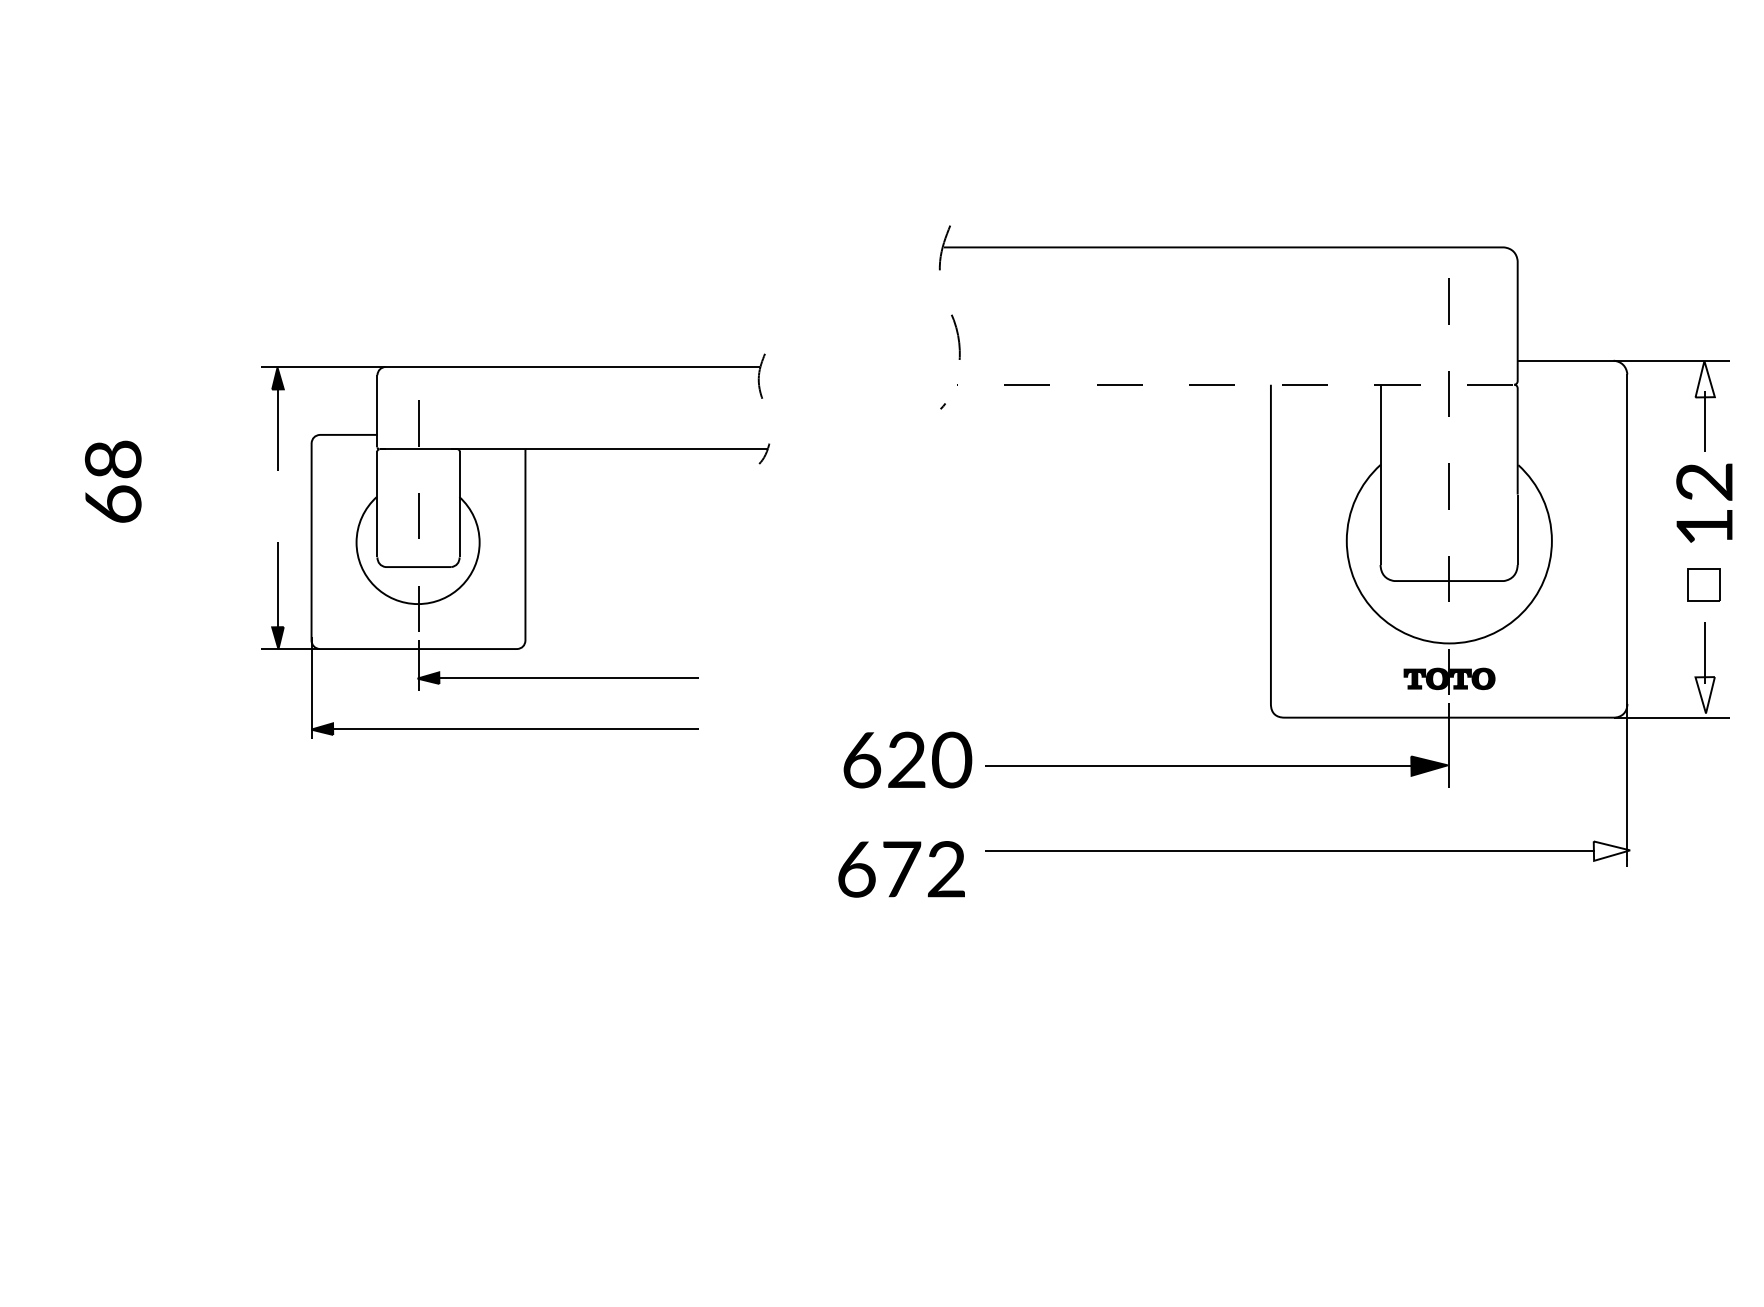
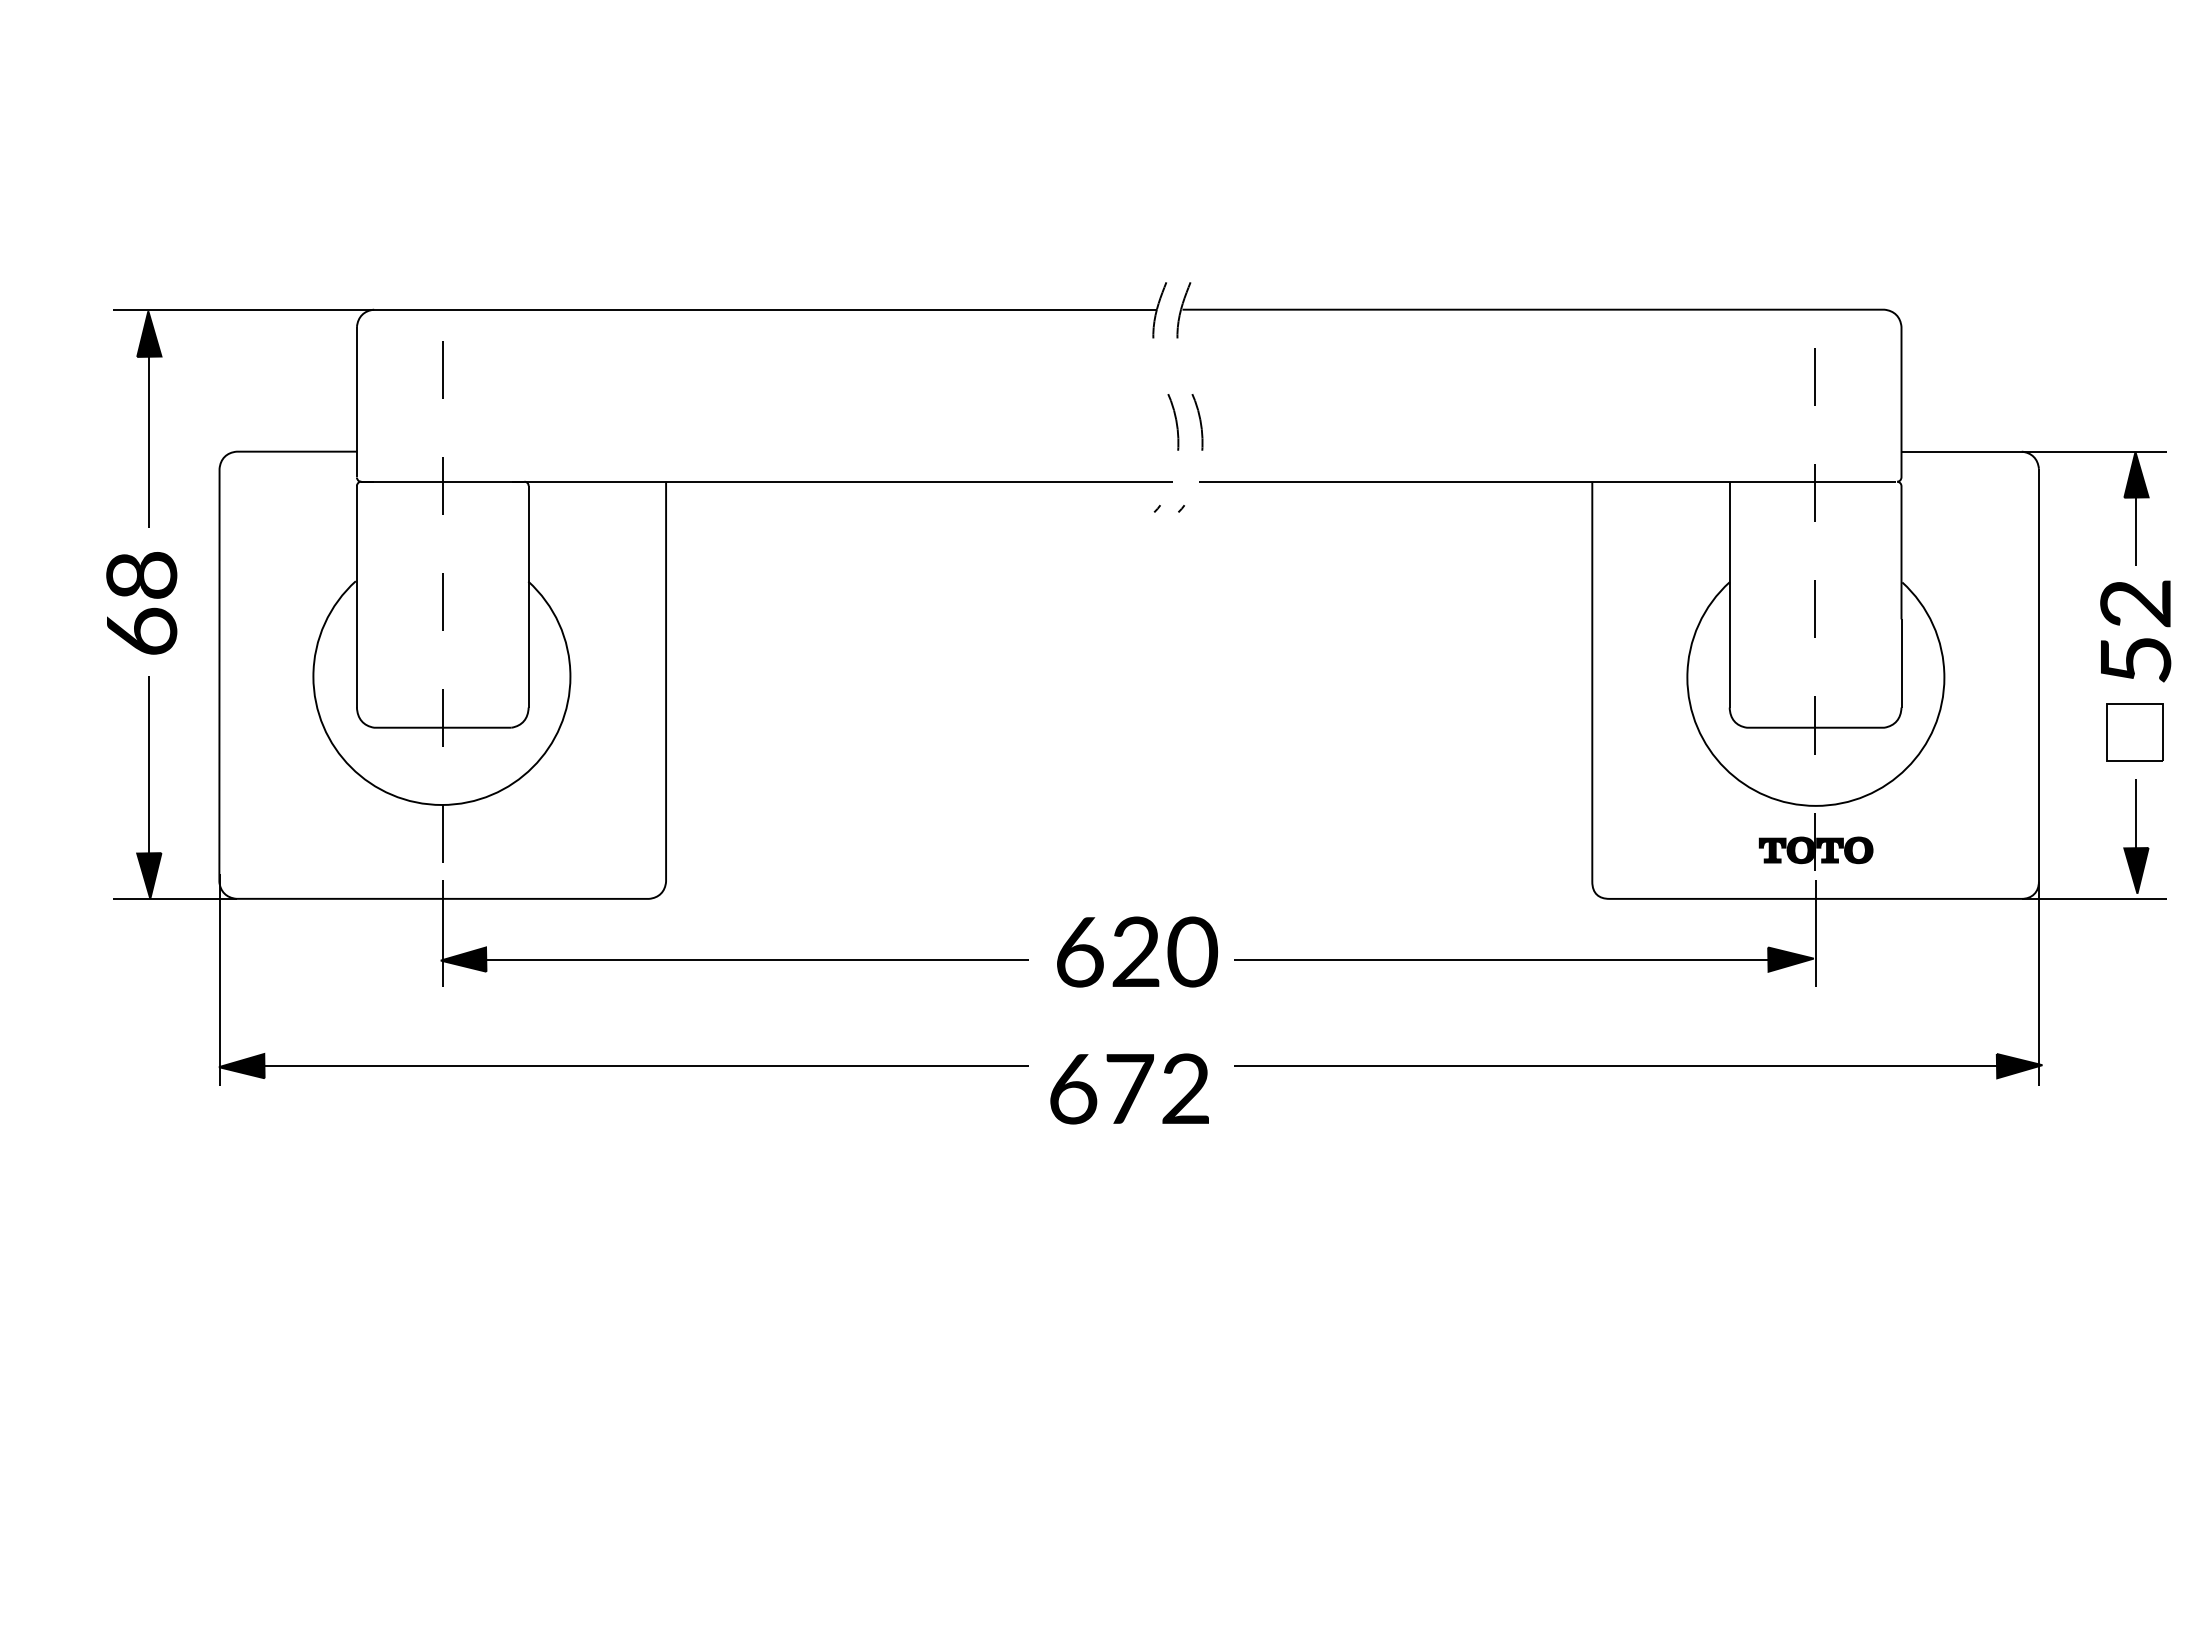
fill: (1705, 378) -> (2136, 474), added
line: (1235, 384) -> (1547, 481), dashed -> solid
text: (1704, 527) -> (2135, 660), 12 -> 52
part: (516, 545) -> (646, 683), size x1.67
part: (1703, 584) -> (2134, 732), size x1.43
fill: (1705, 695) -> (2136, 870), added
fill: (1611, 850) -> (2019, 1065), added

